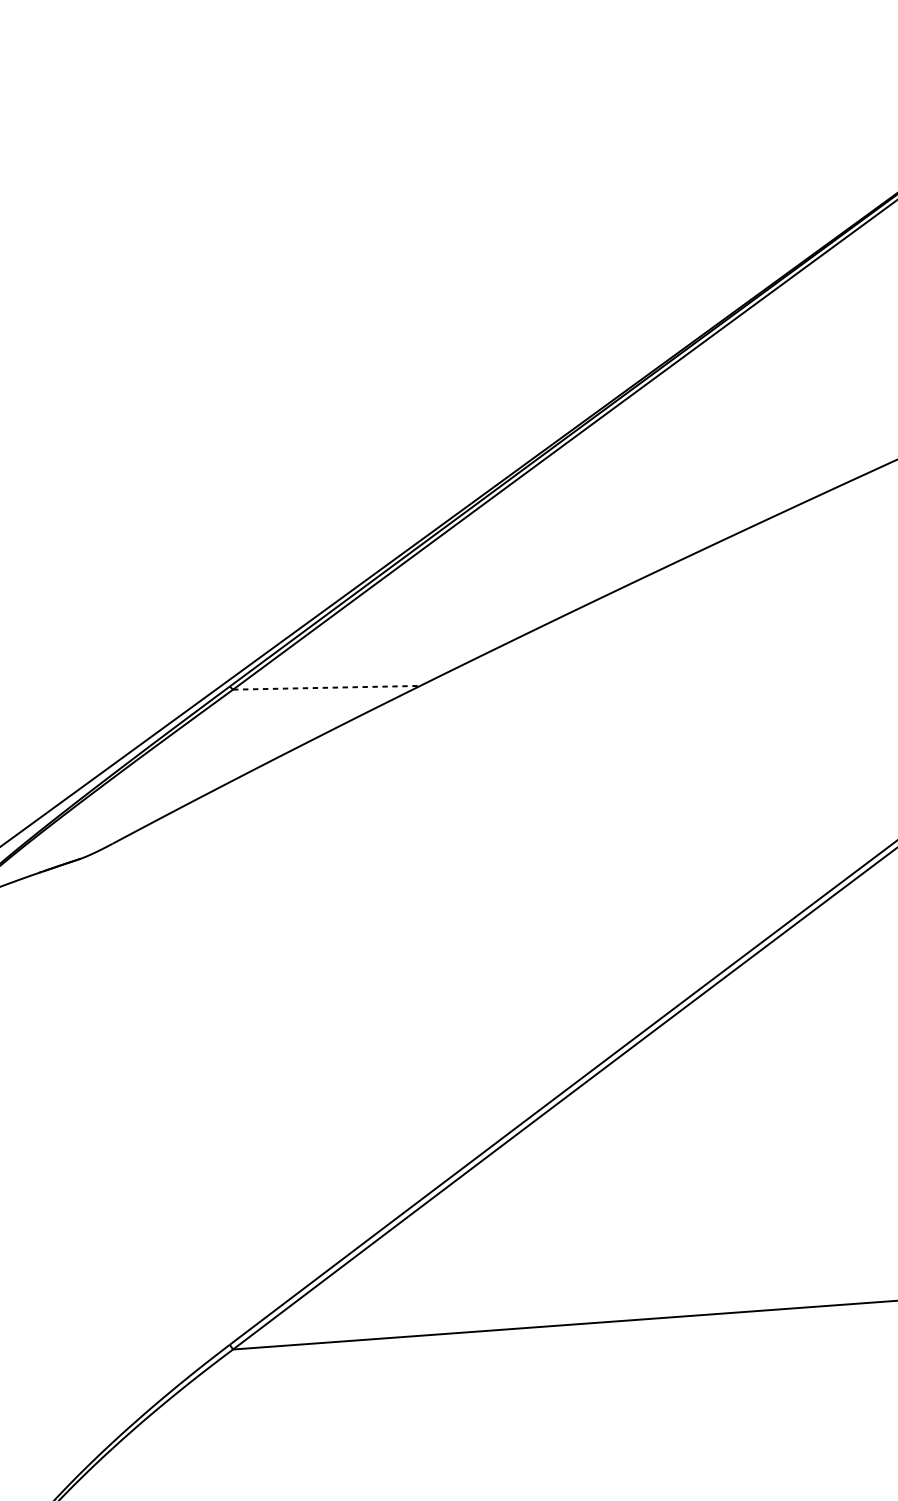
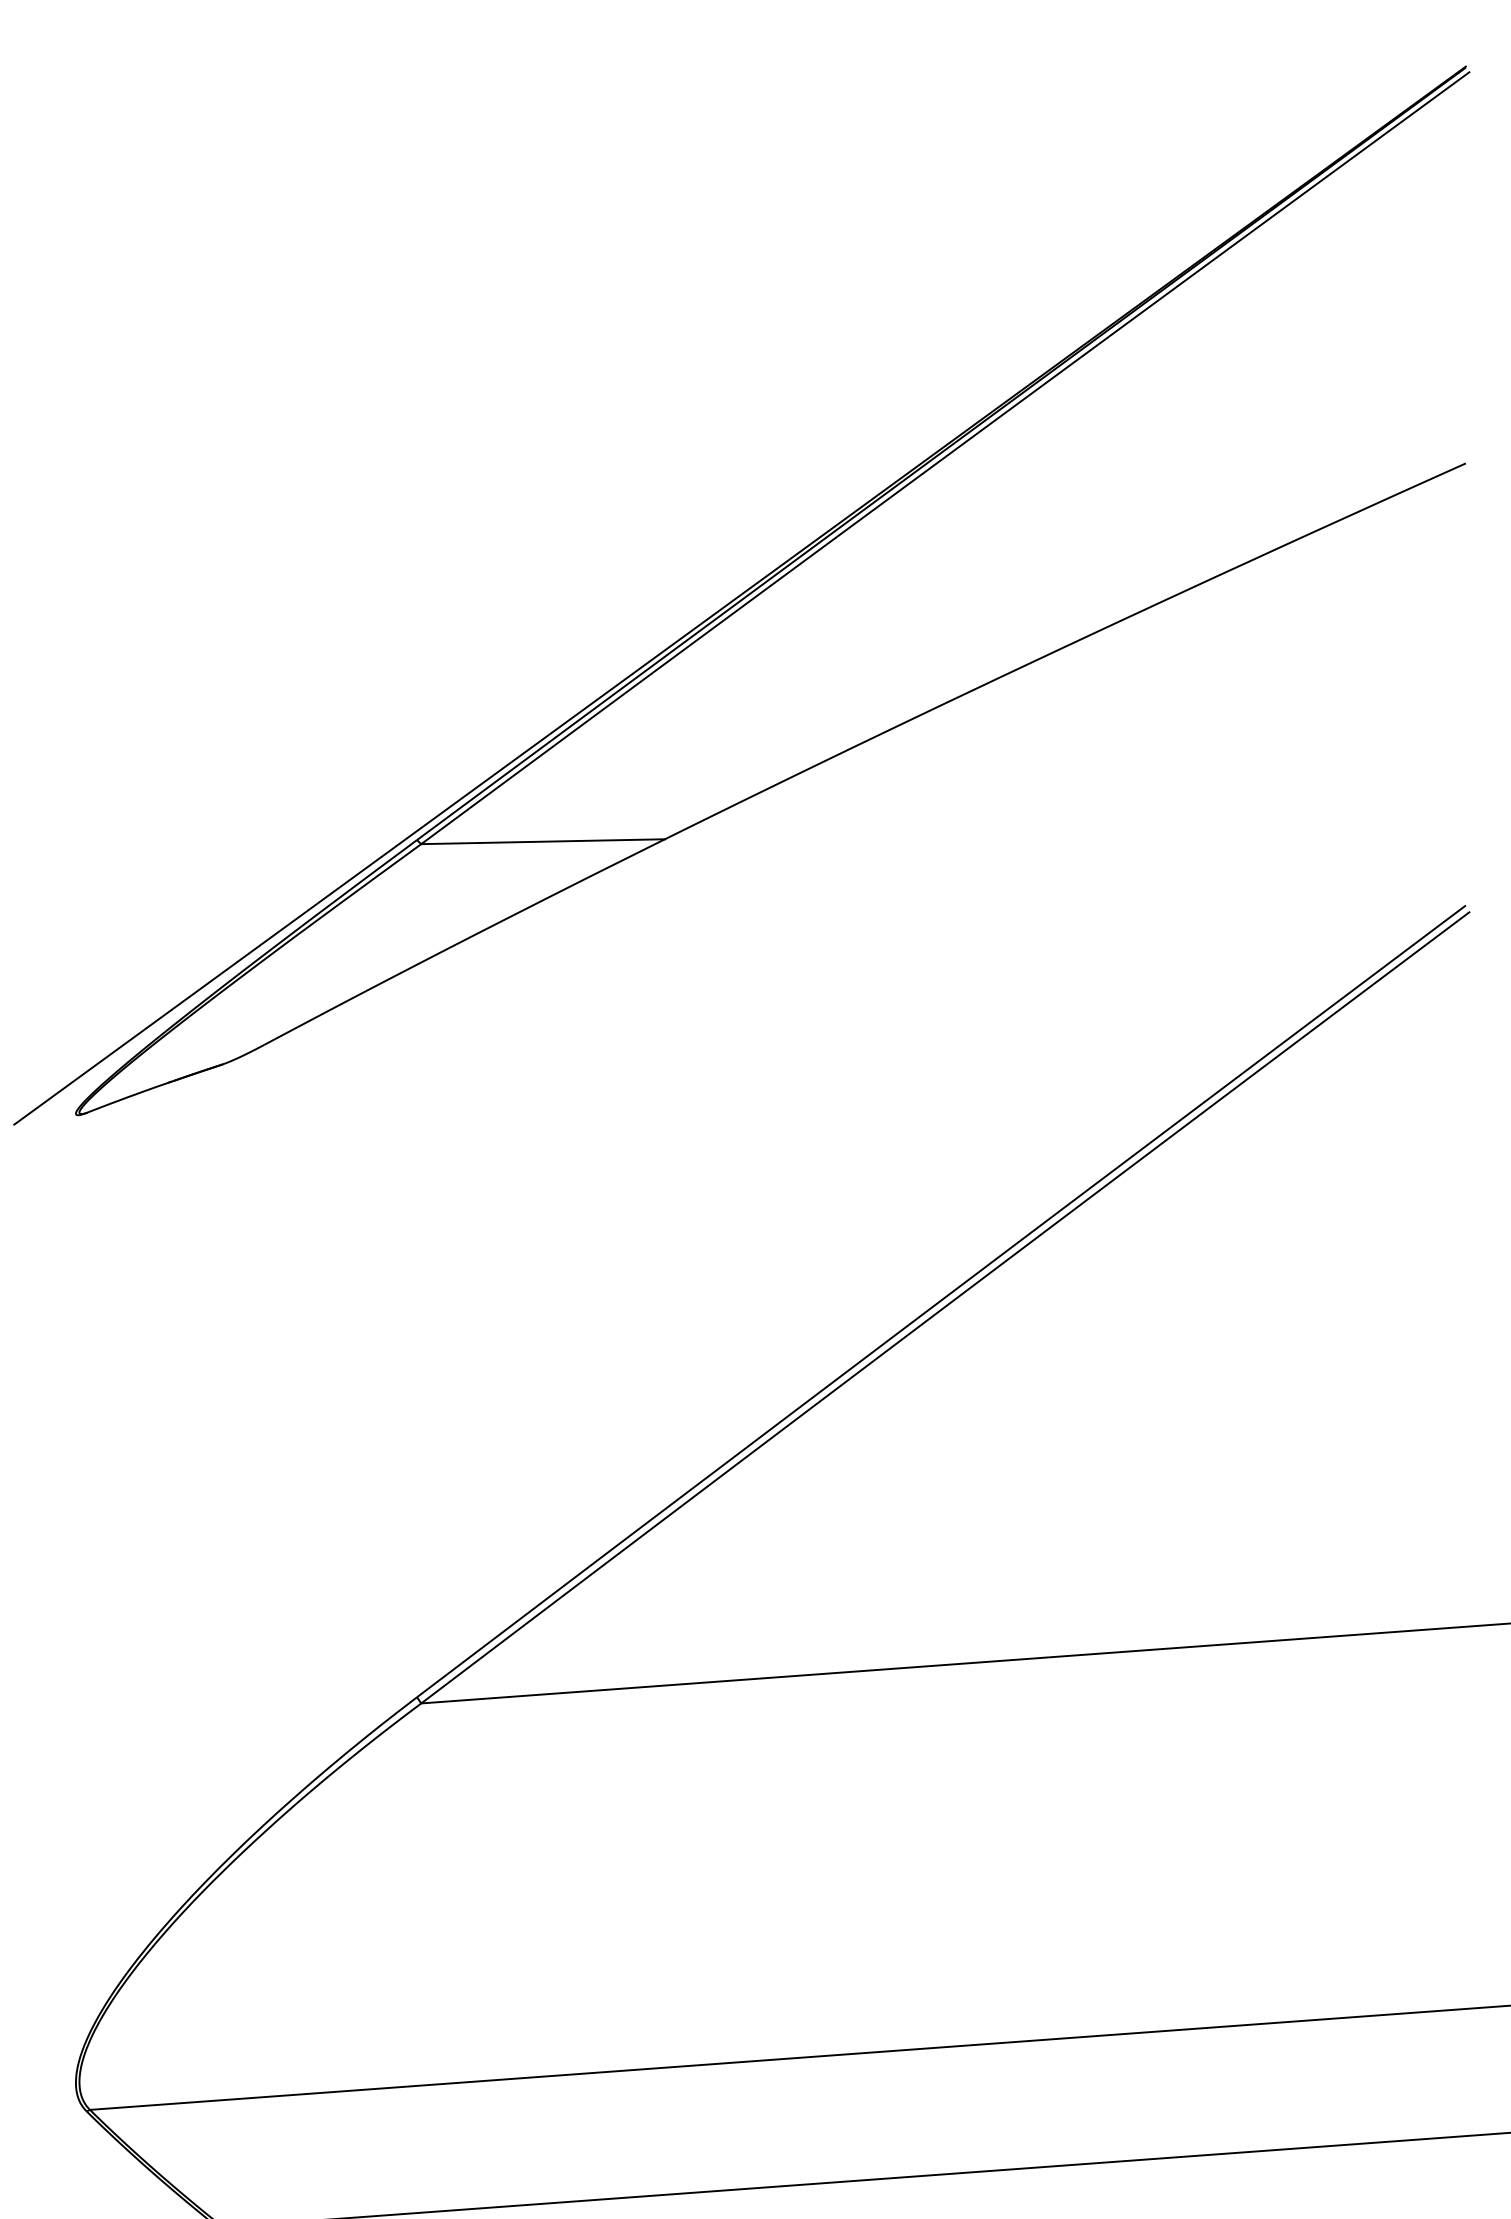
line: (326, 687) -> (543, 841), dashed -> solid

